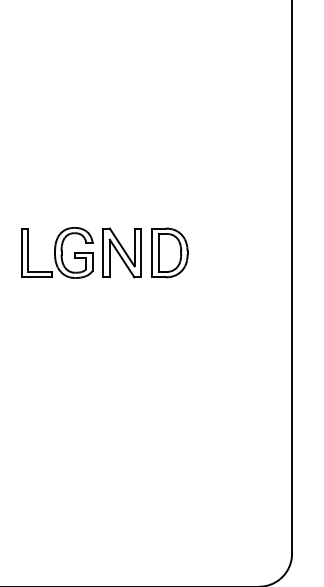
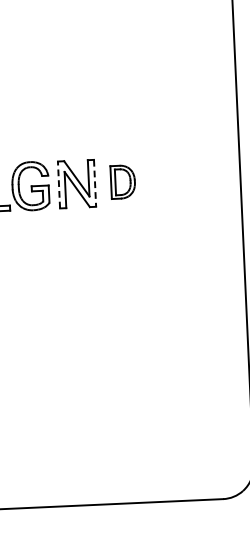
line: (103, 252) -> (59, 184), solid -> dashed
part: (169, 252) -> (122, 181), size x0.7
line: (140, 253) -> (94, 183), solid -> dashed

